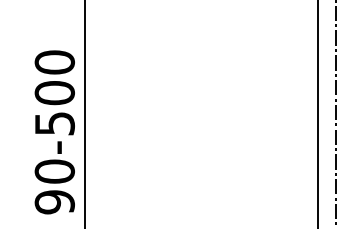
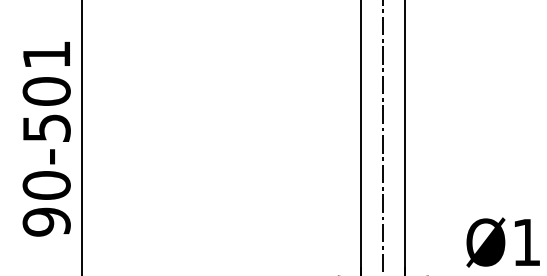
text: (54, 62) -> (46, 54), 90-500 -> 90-501

